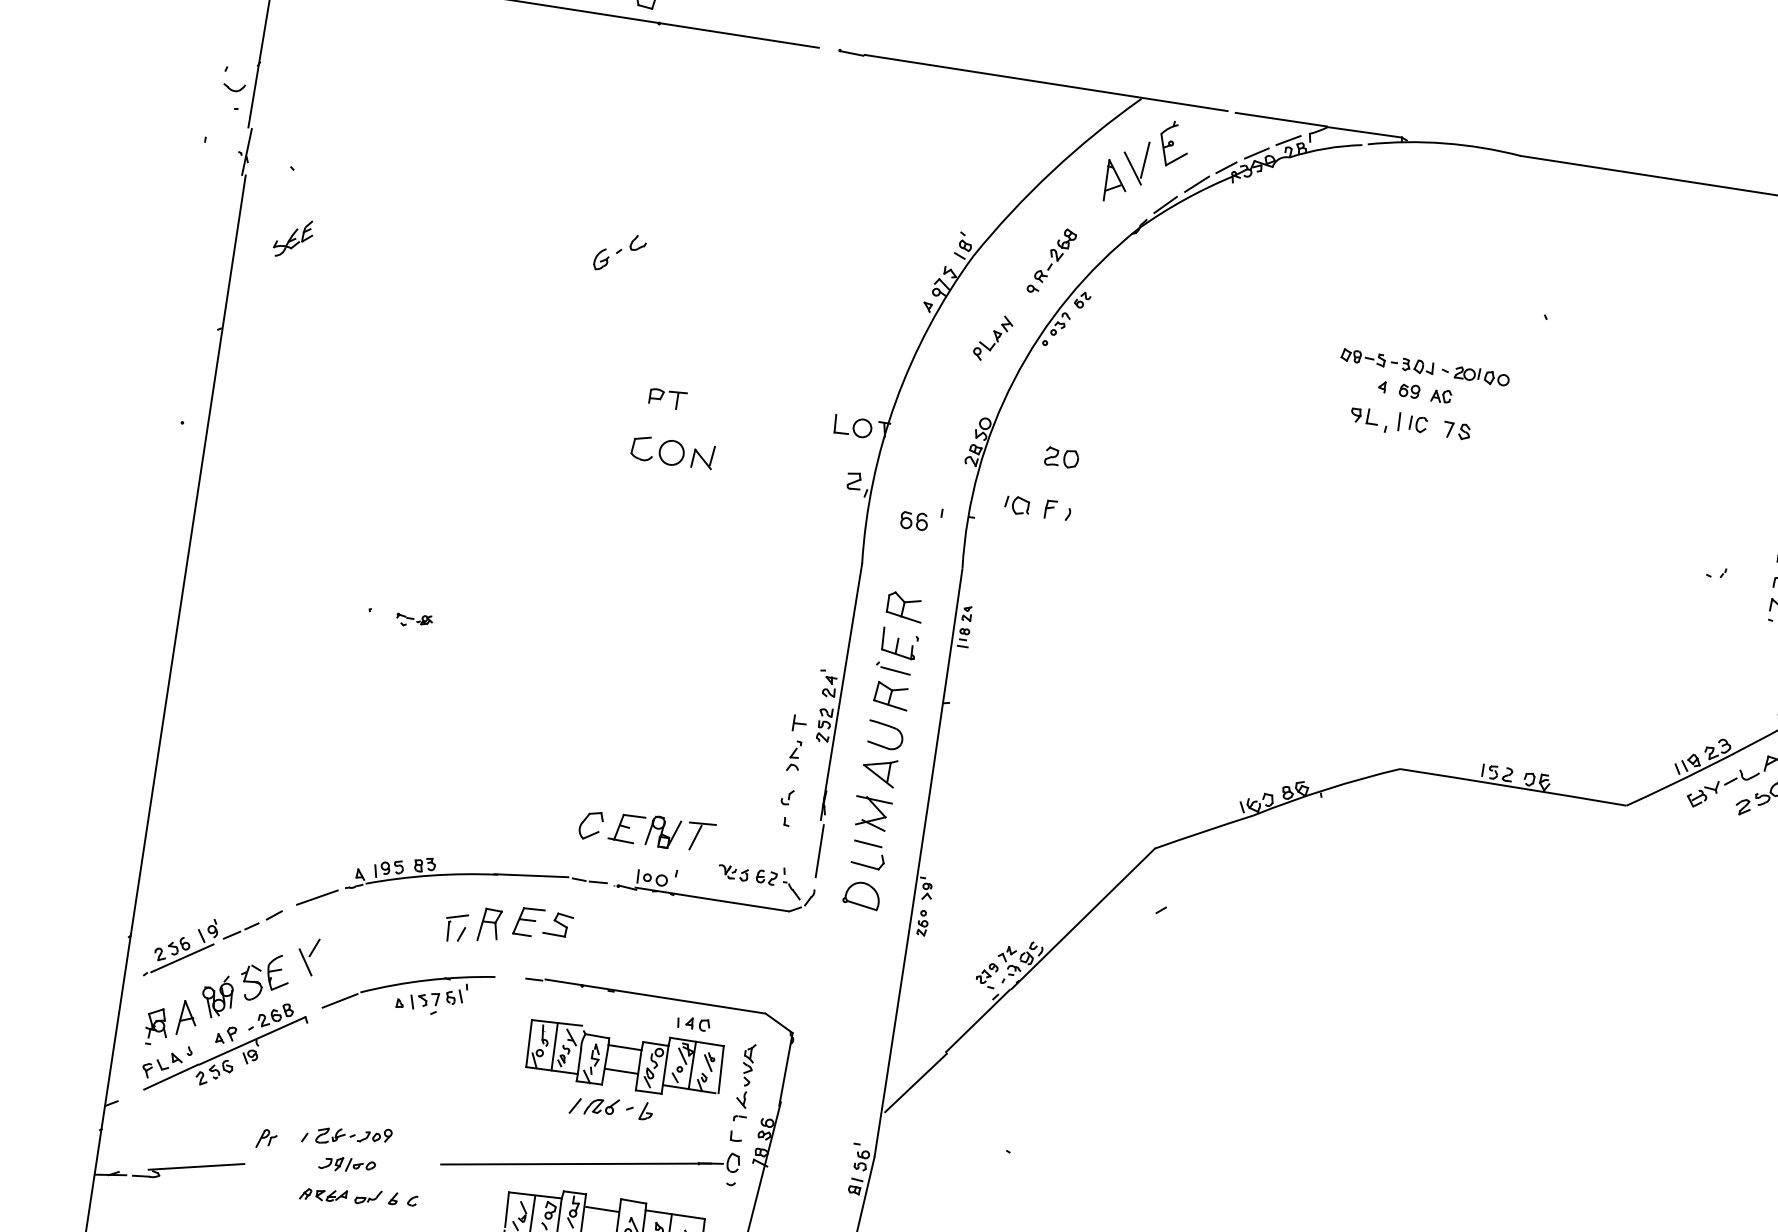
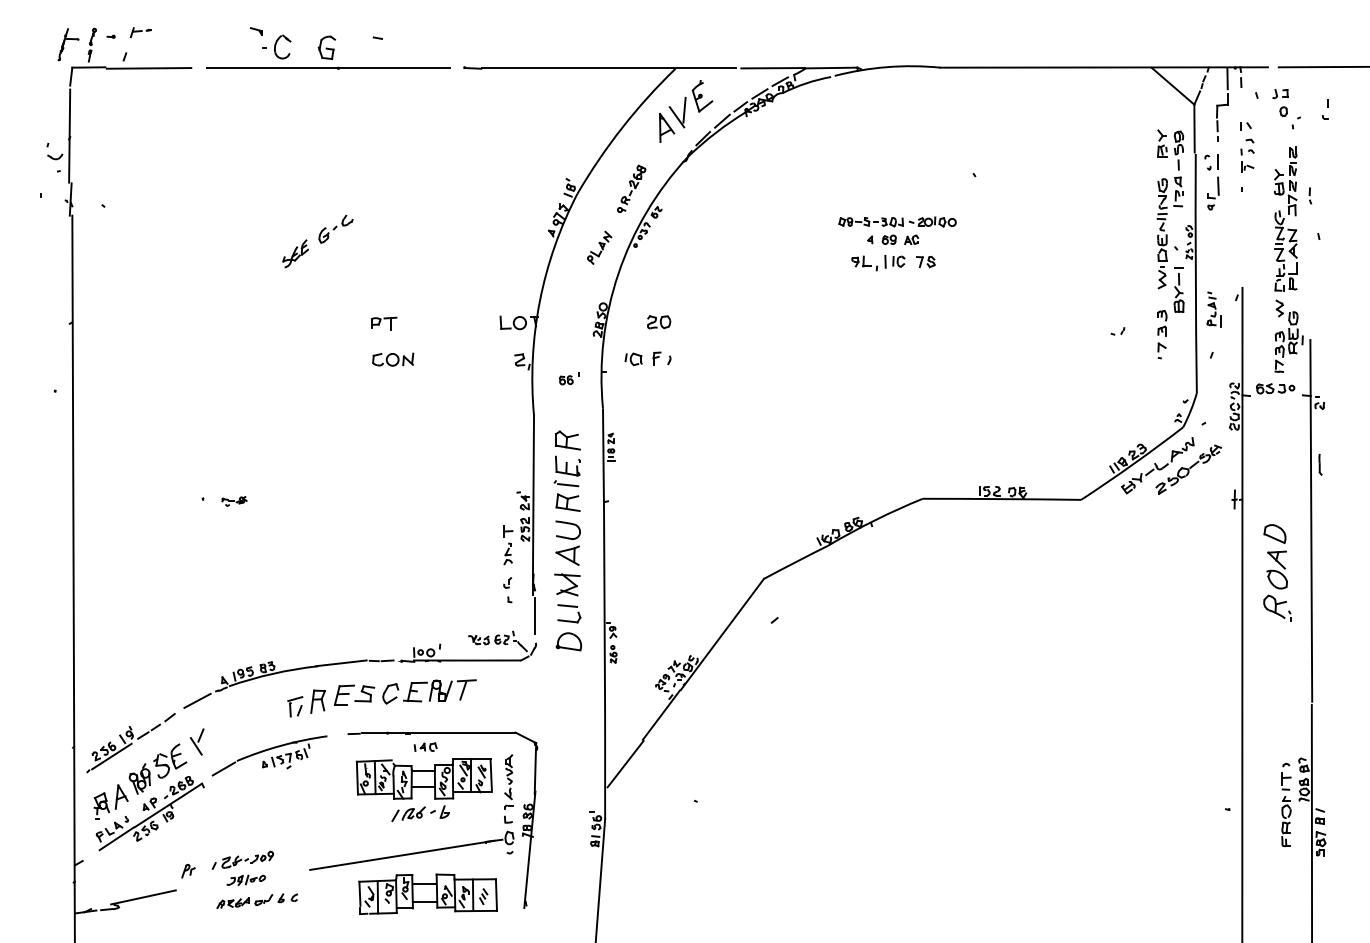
part: (293, 238) -> (295, 253), moved
part: (673, 452) -> (393, 359), size x0.71
part: (921, 518) -> (569, 378), size x0.71
part: (647, 830) -> (429, 691), moved
part: (693, 1022) -> (425, 746), moved

